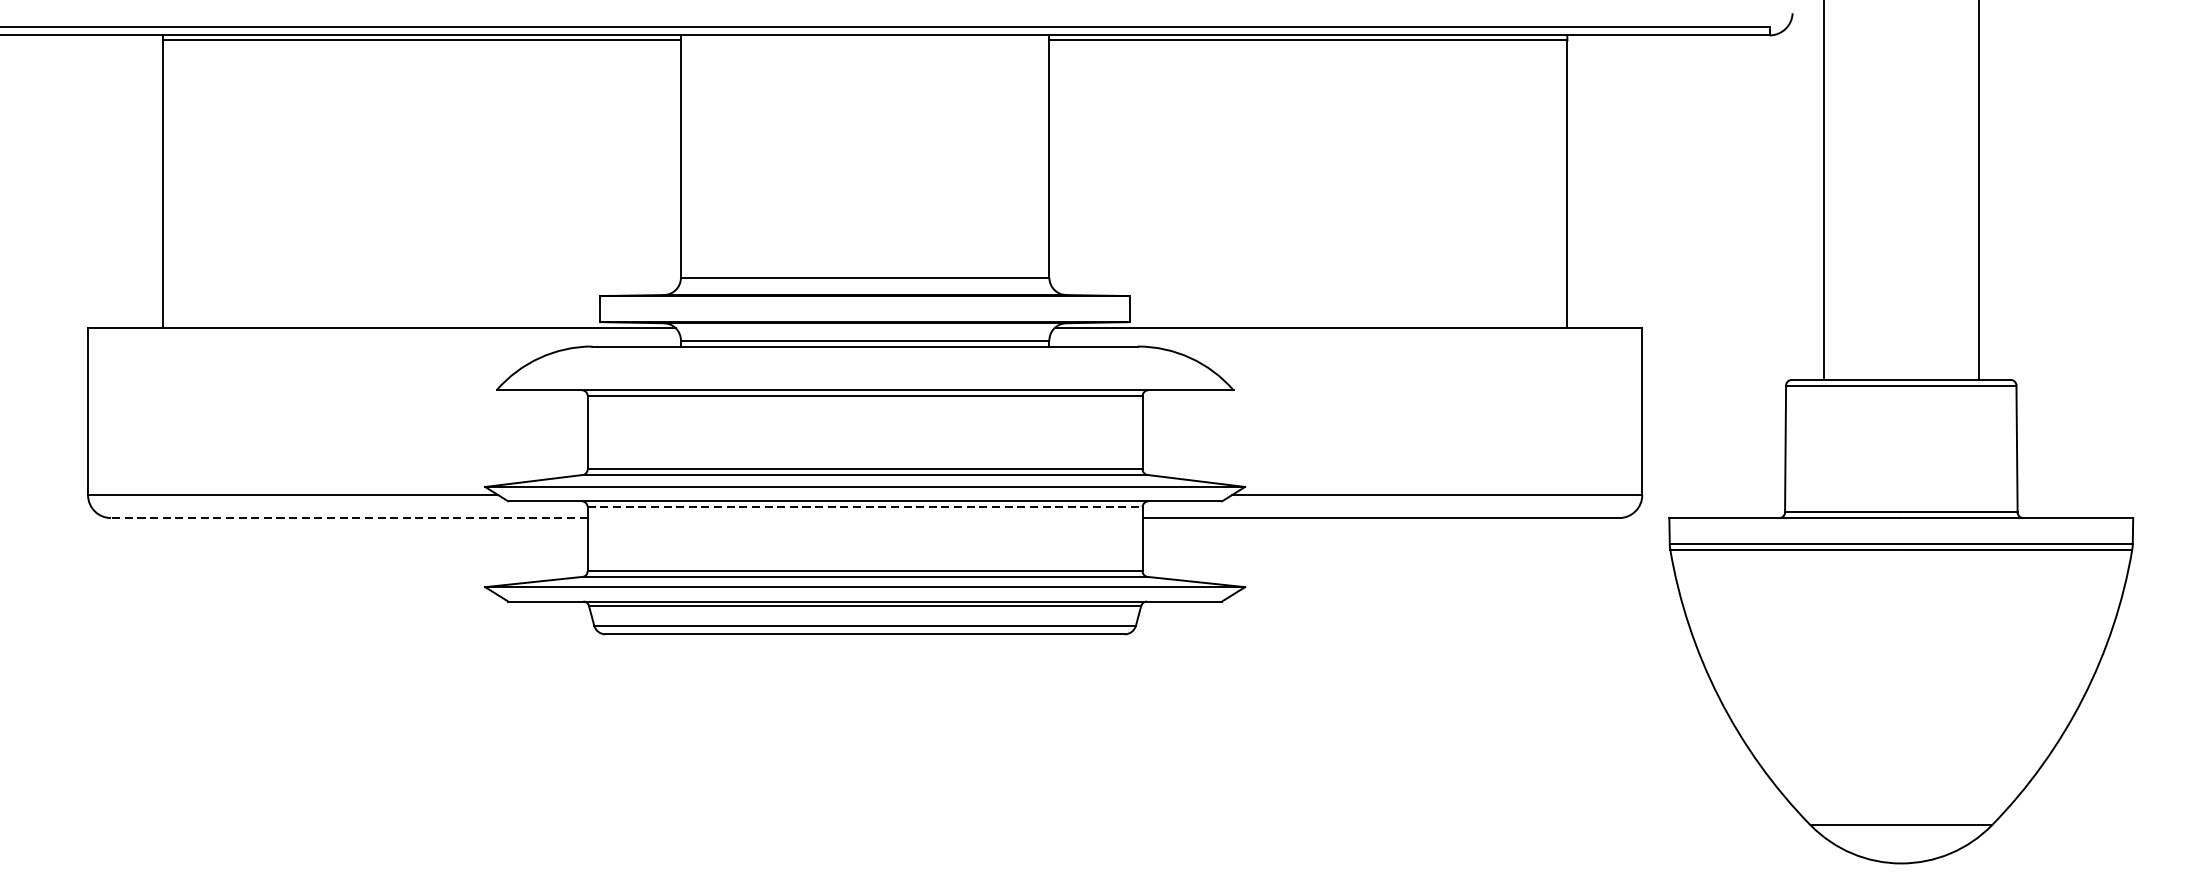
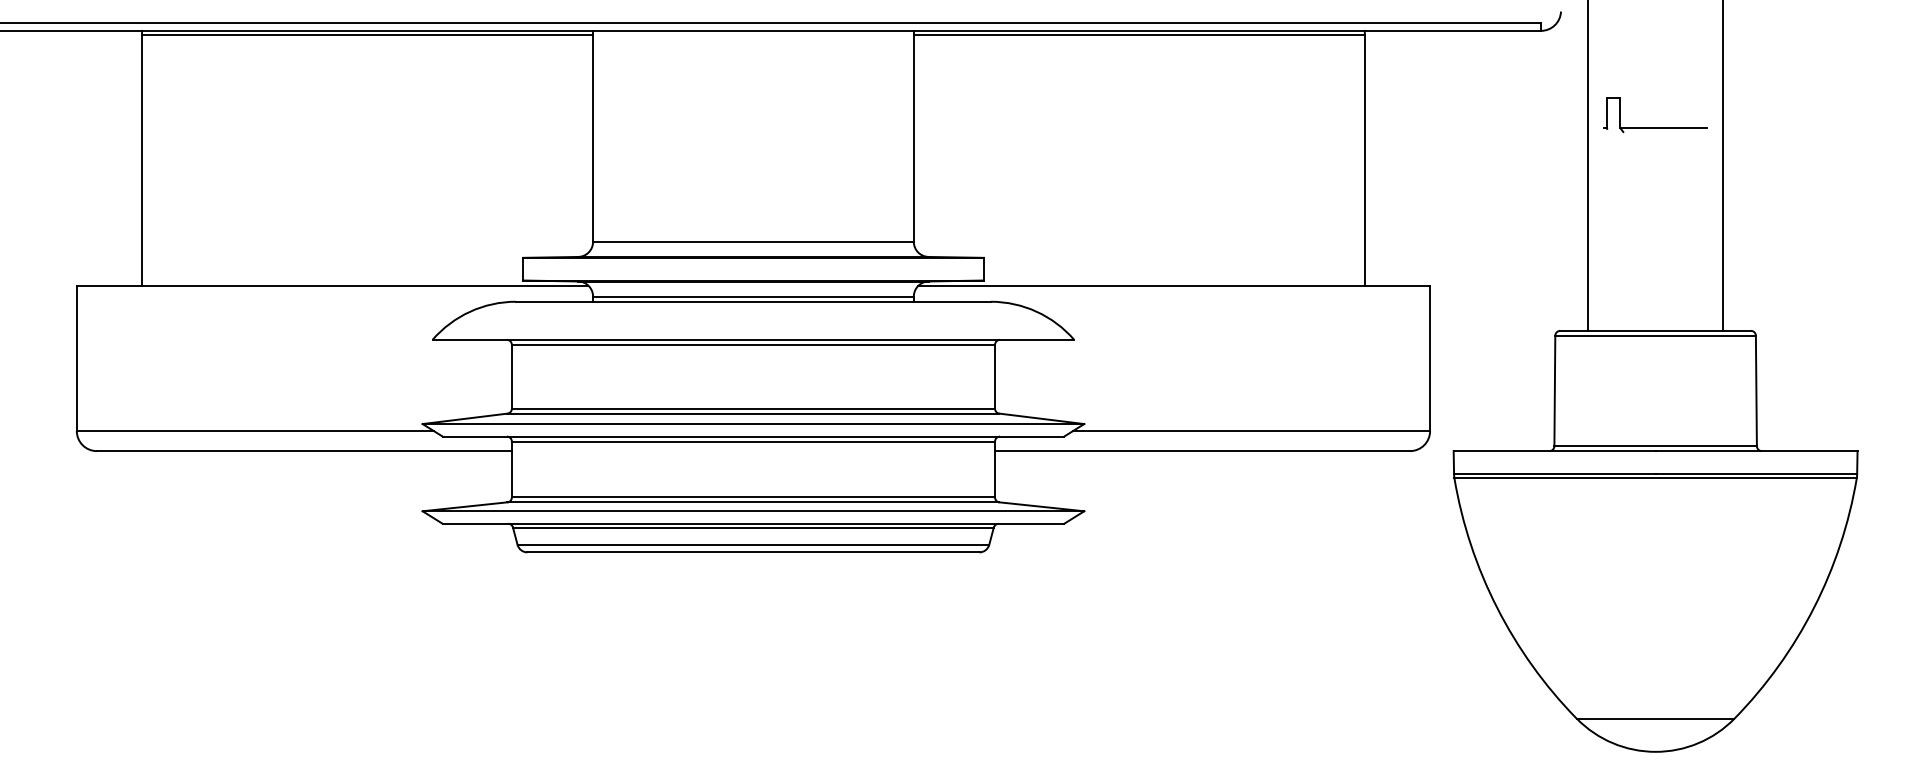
part: (1901, 146) -> (1655, 127), added
line: (865, 507) -> (753, 441), dashed -> solid
line: (349, 518) -> (304, 451), dashed -> solid

